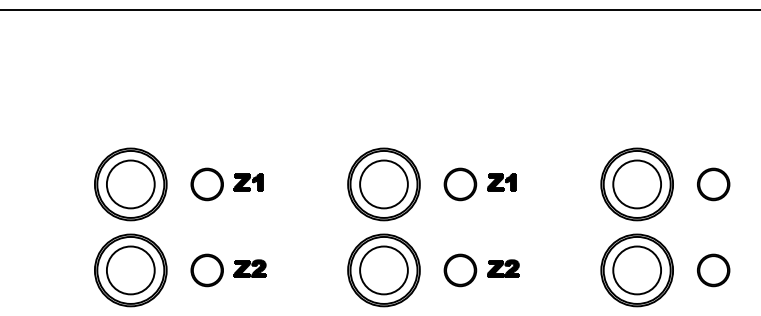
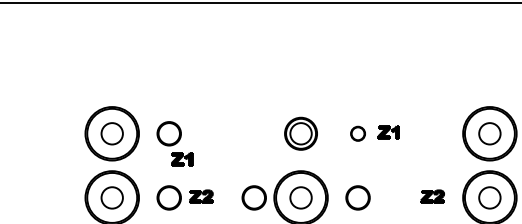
part: (248, 182) -> (182, 159), moved
circle: (130, 184) -> (112, 133), size x0.6
part: (383, 184) -> (300, 133), size x0.6
part: (460, 184) -> (358, 133), size x0.6
circle: (637, 184) -> (490, 133), size x0.6
part: (503, 268) -> (432, 196), moved
circle: (130, 270) -> (112, 197), size x0.6
part: (320, 270) -> (253, 197), added
circle: (383, 270) -> (300, 197), size x0.6
circle: (637, 270) -> (490, 197), size x0.6

